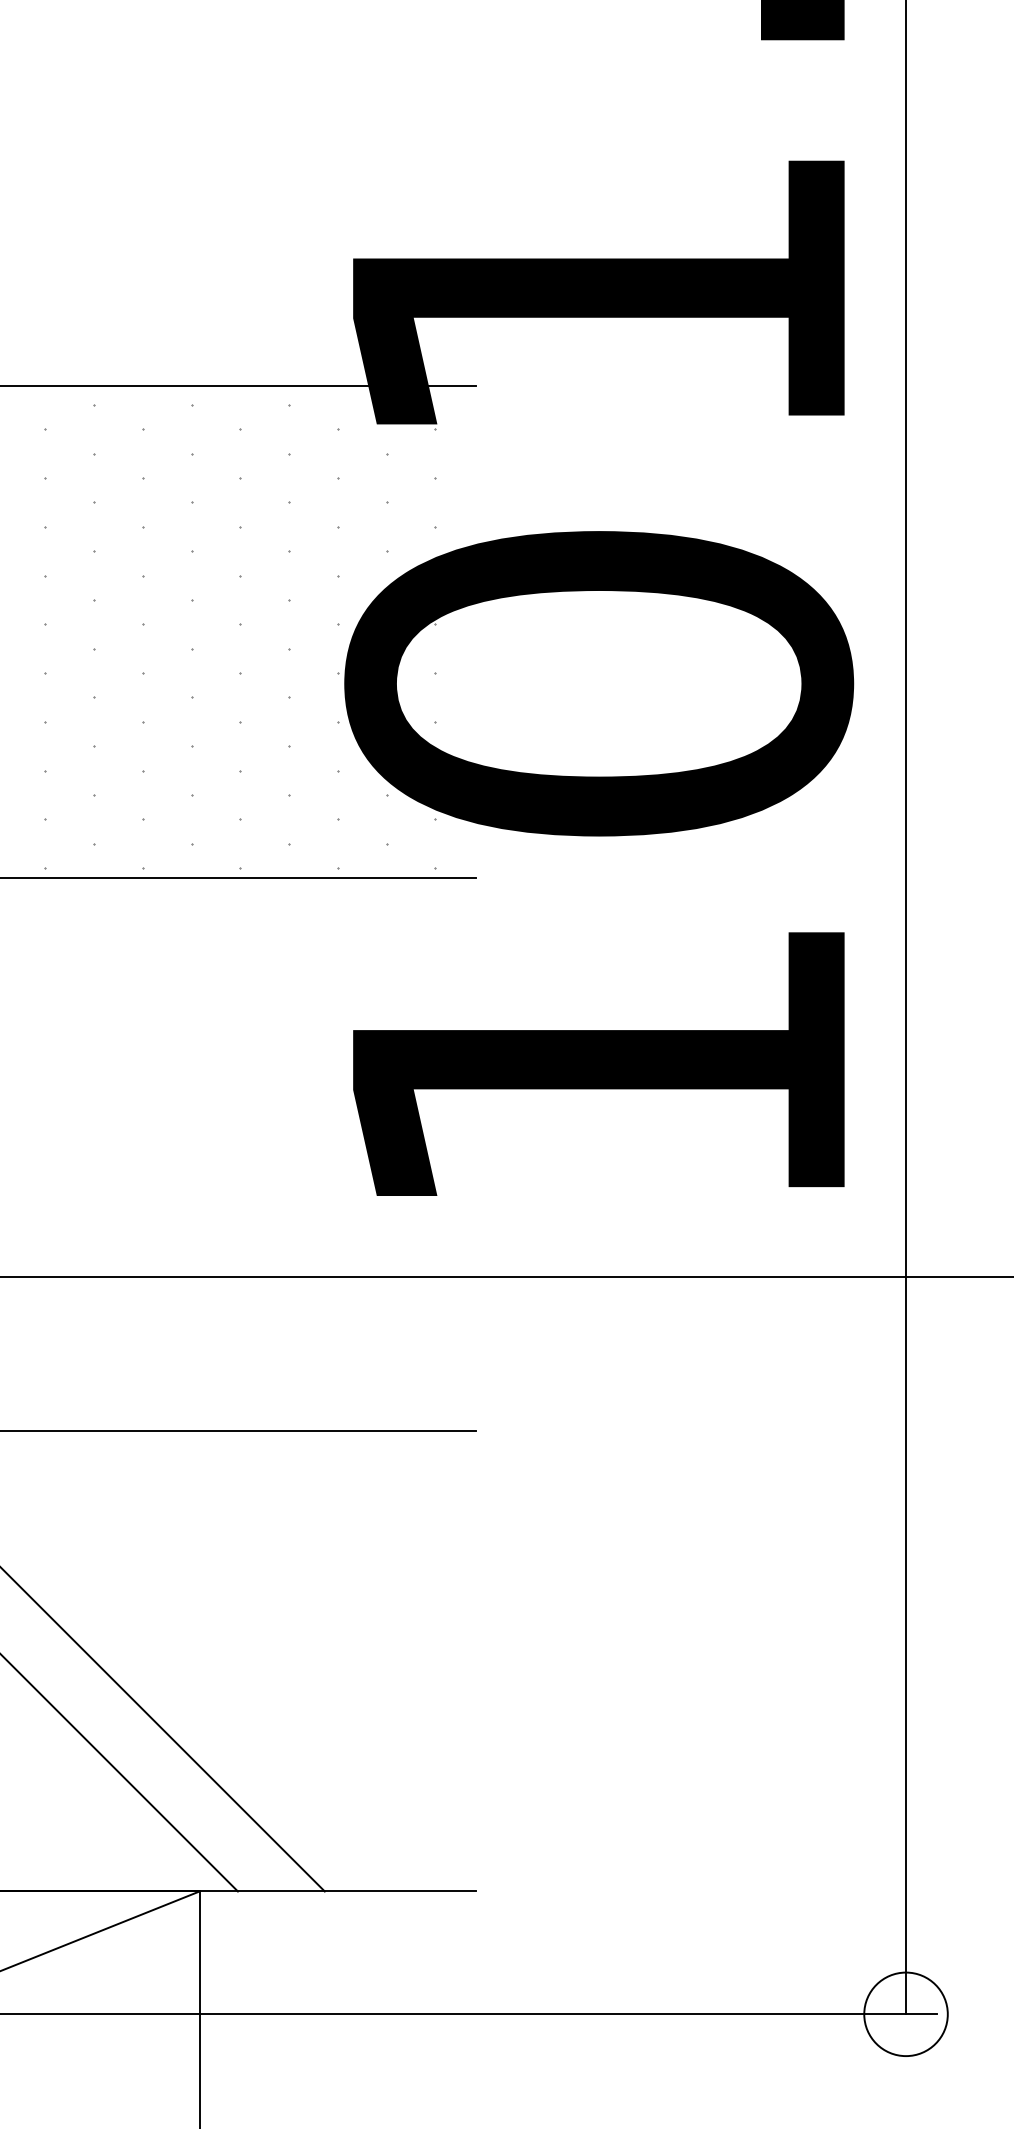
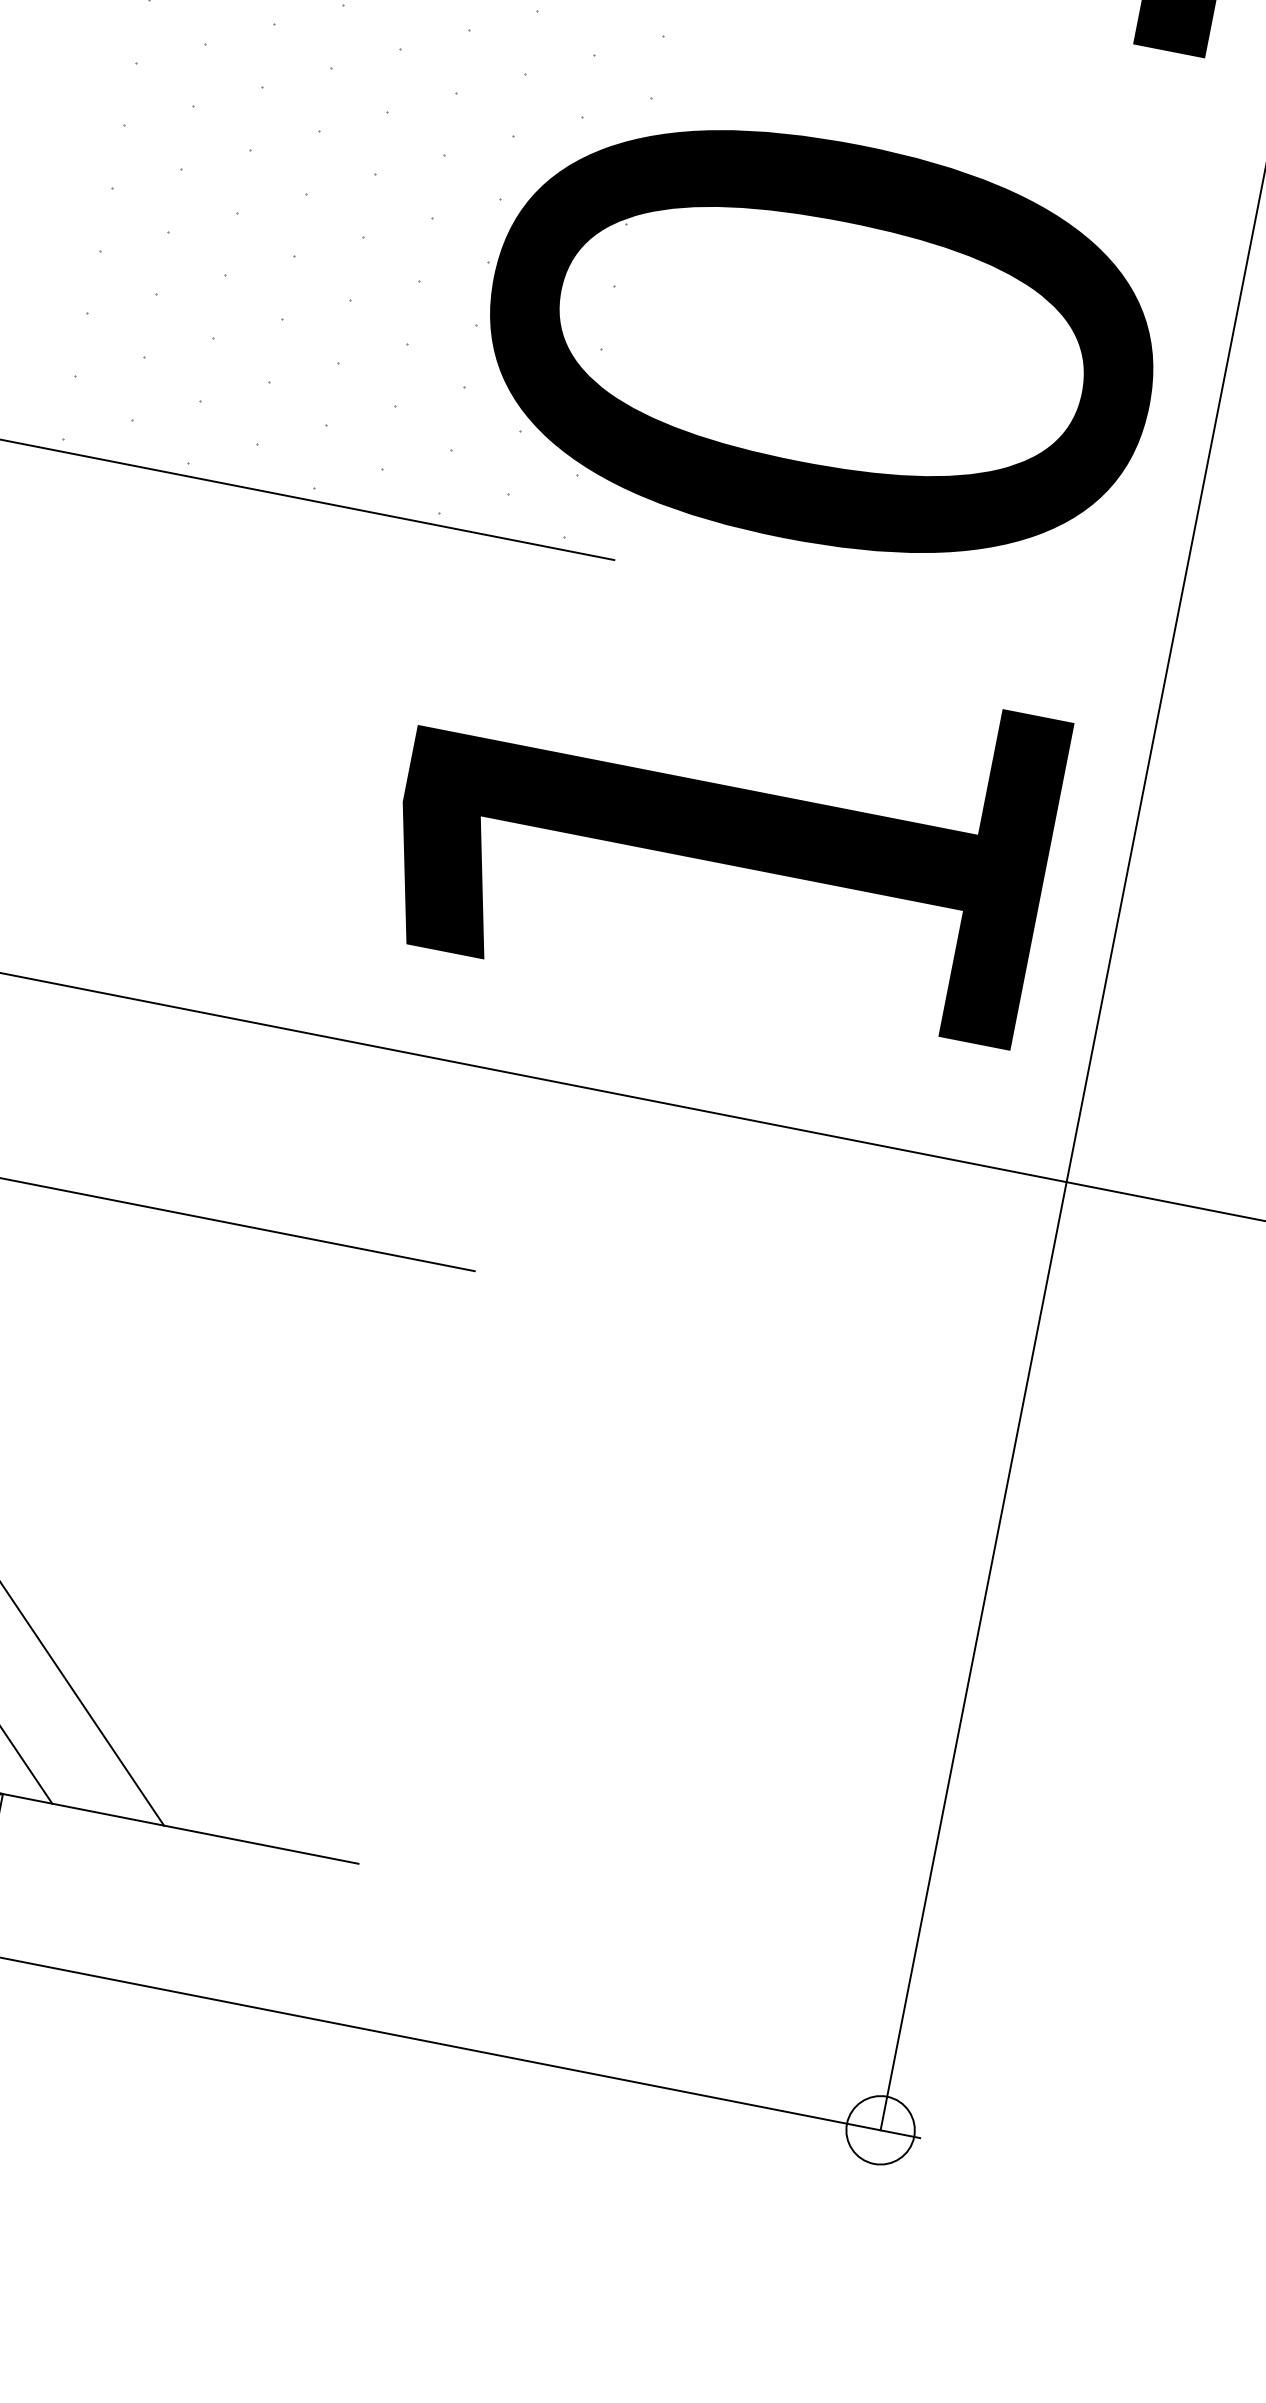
circle: (905, 2014) -> (879, 2130), size x0.62

